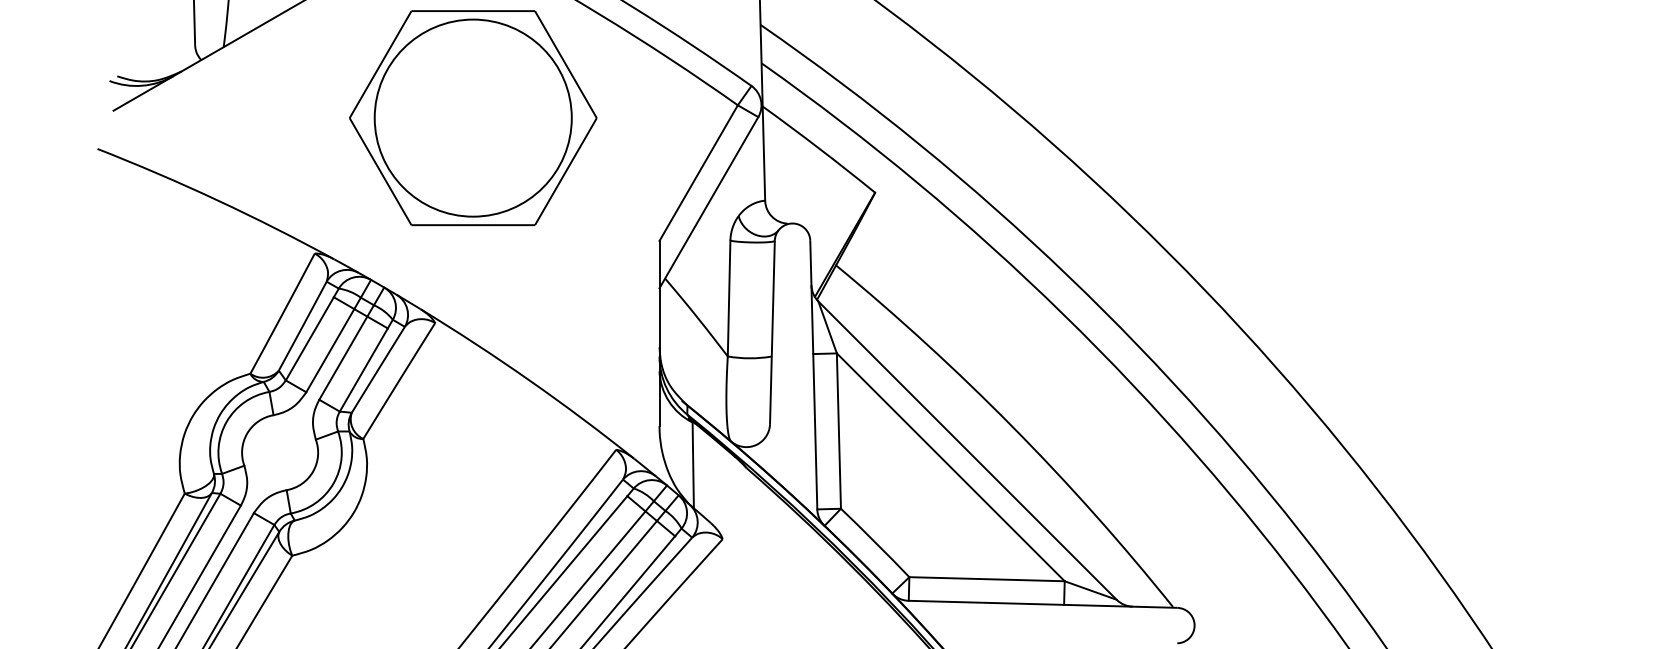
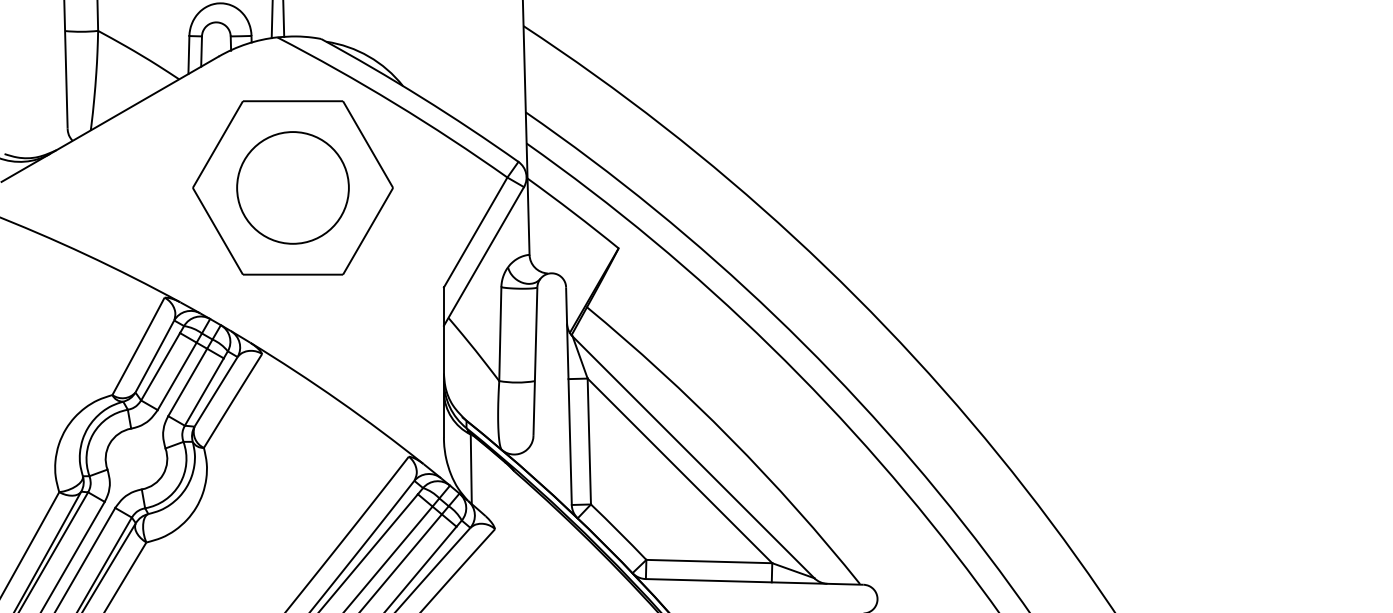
circle: (472, 117) -> (292, 187), size x0.7

